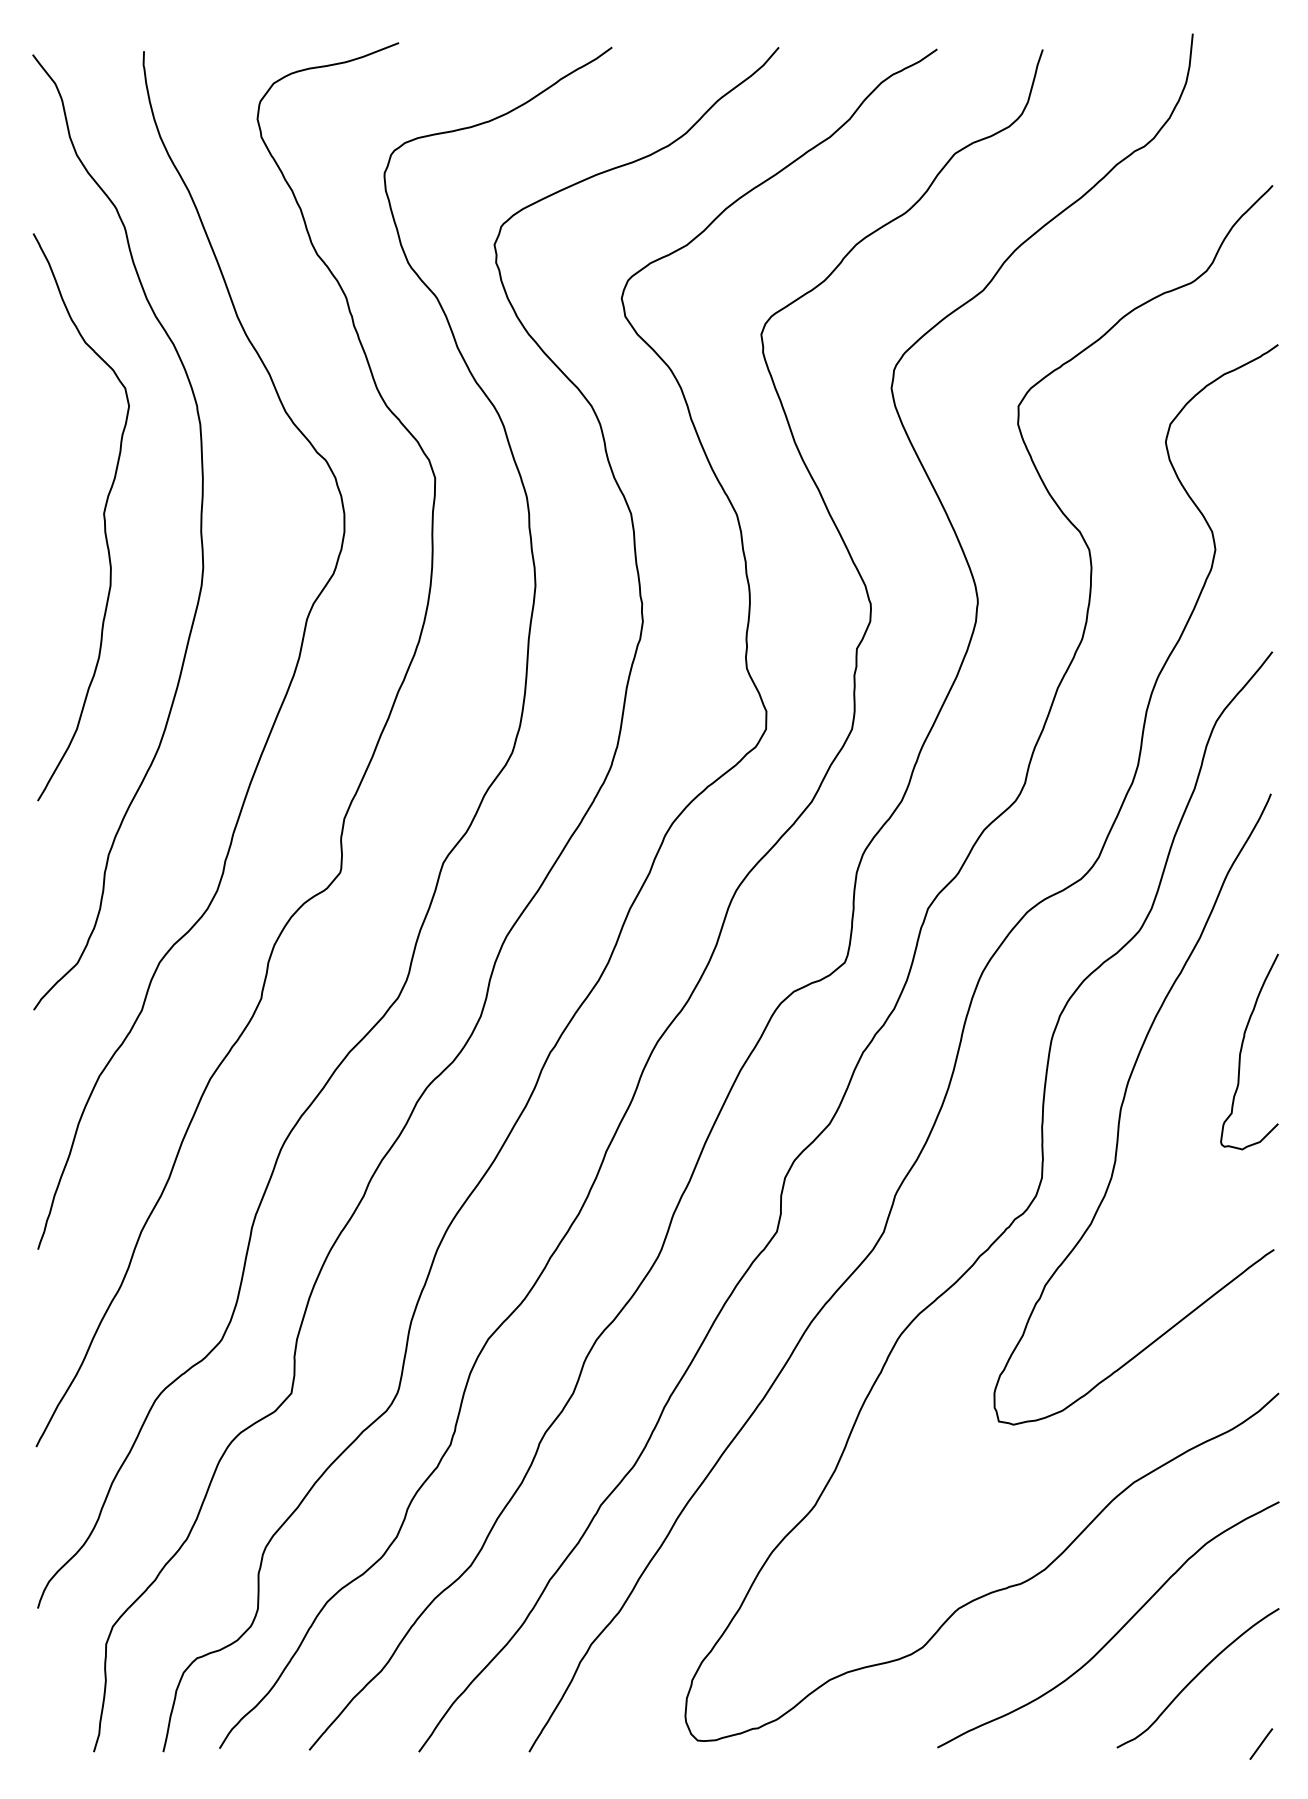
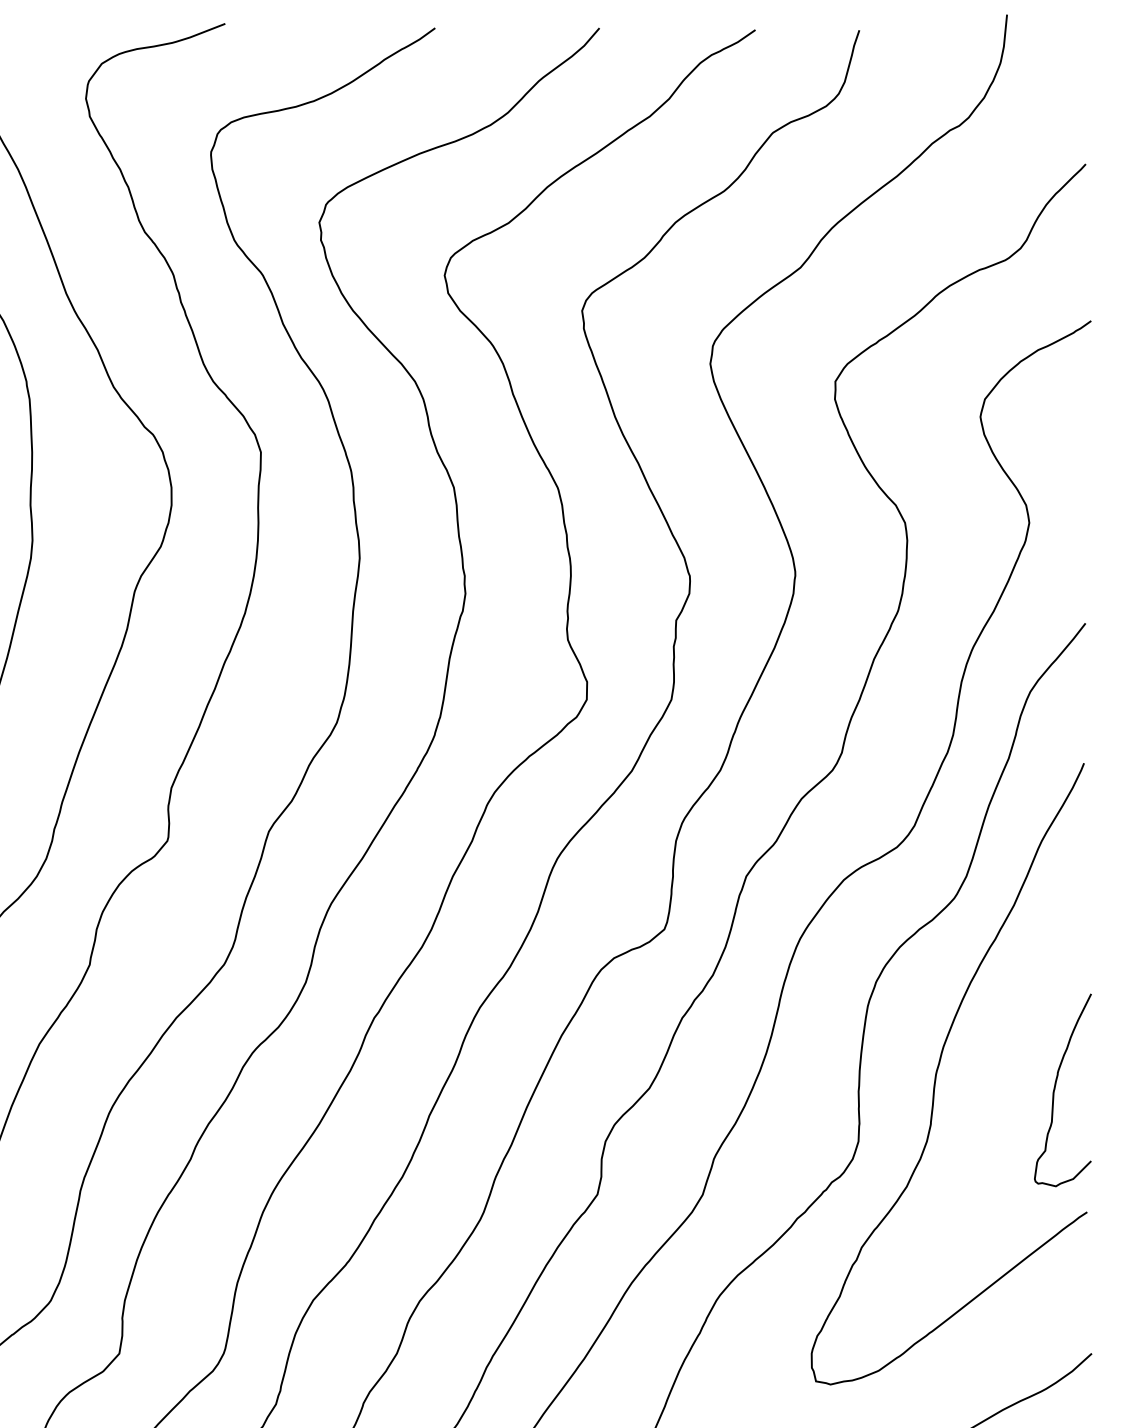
curve: (1242, 1049) -> (1055, 1087), moved

